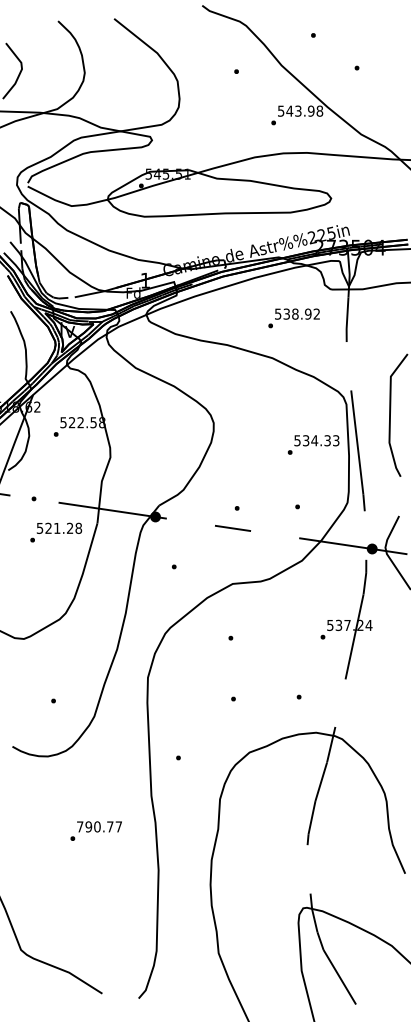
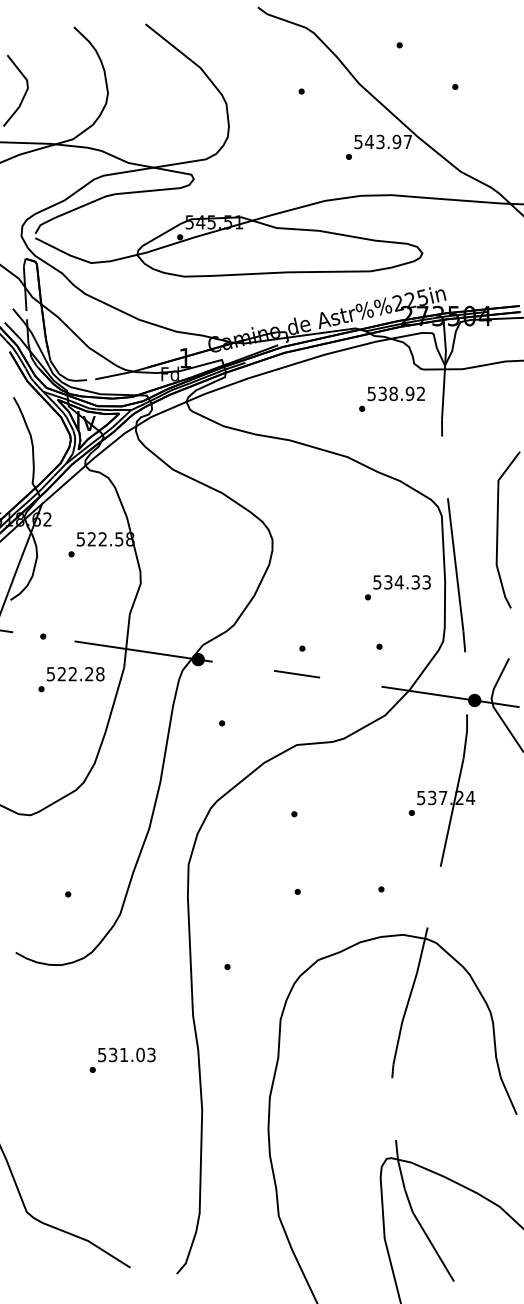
text: (319, 110) -> (407, 141), 543.98 -> 543.97
text: (293, 317) -> (391, 398), moved
text: (313, 444) -> (397, 587), moved
text: (56, 528) -> (72, 674), 521.28 -> 522.28
text: (99, 826) -> (126, 1054), 790.77 -> 531.03

